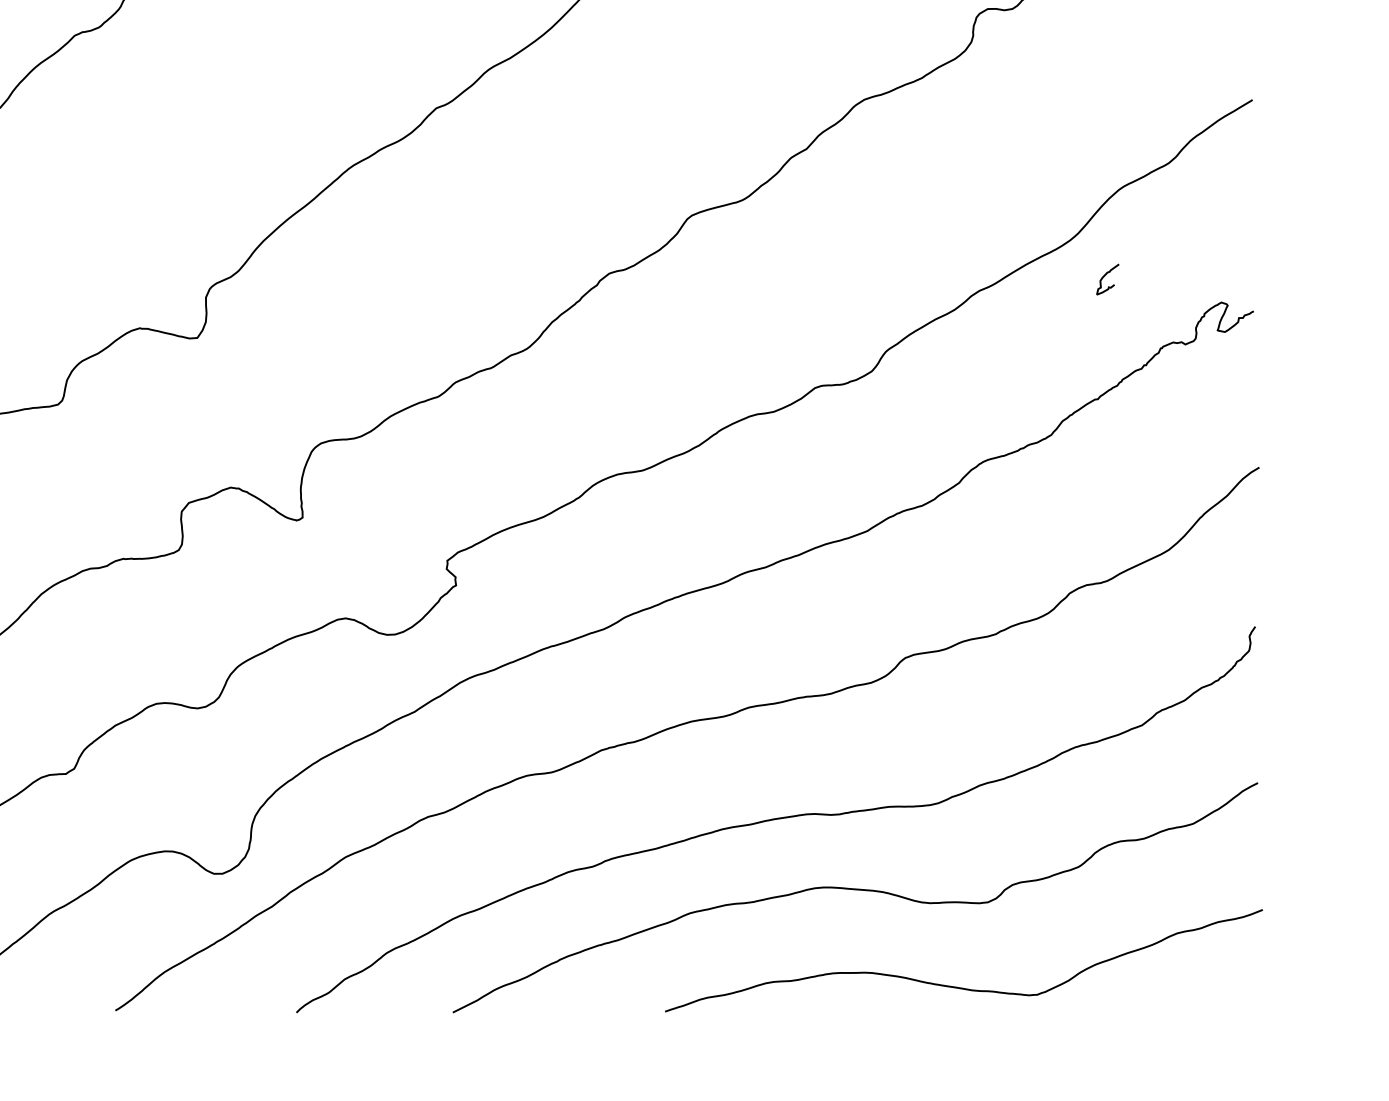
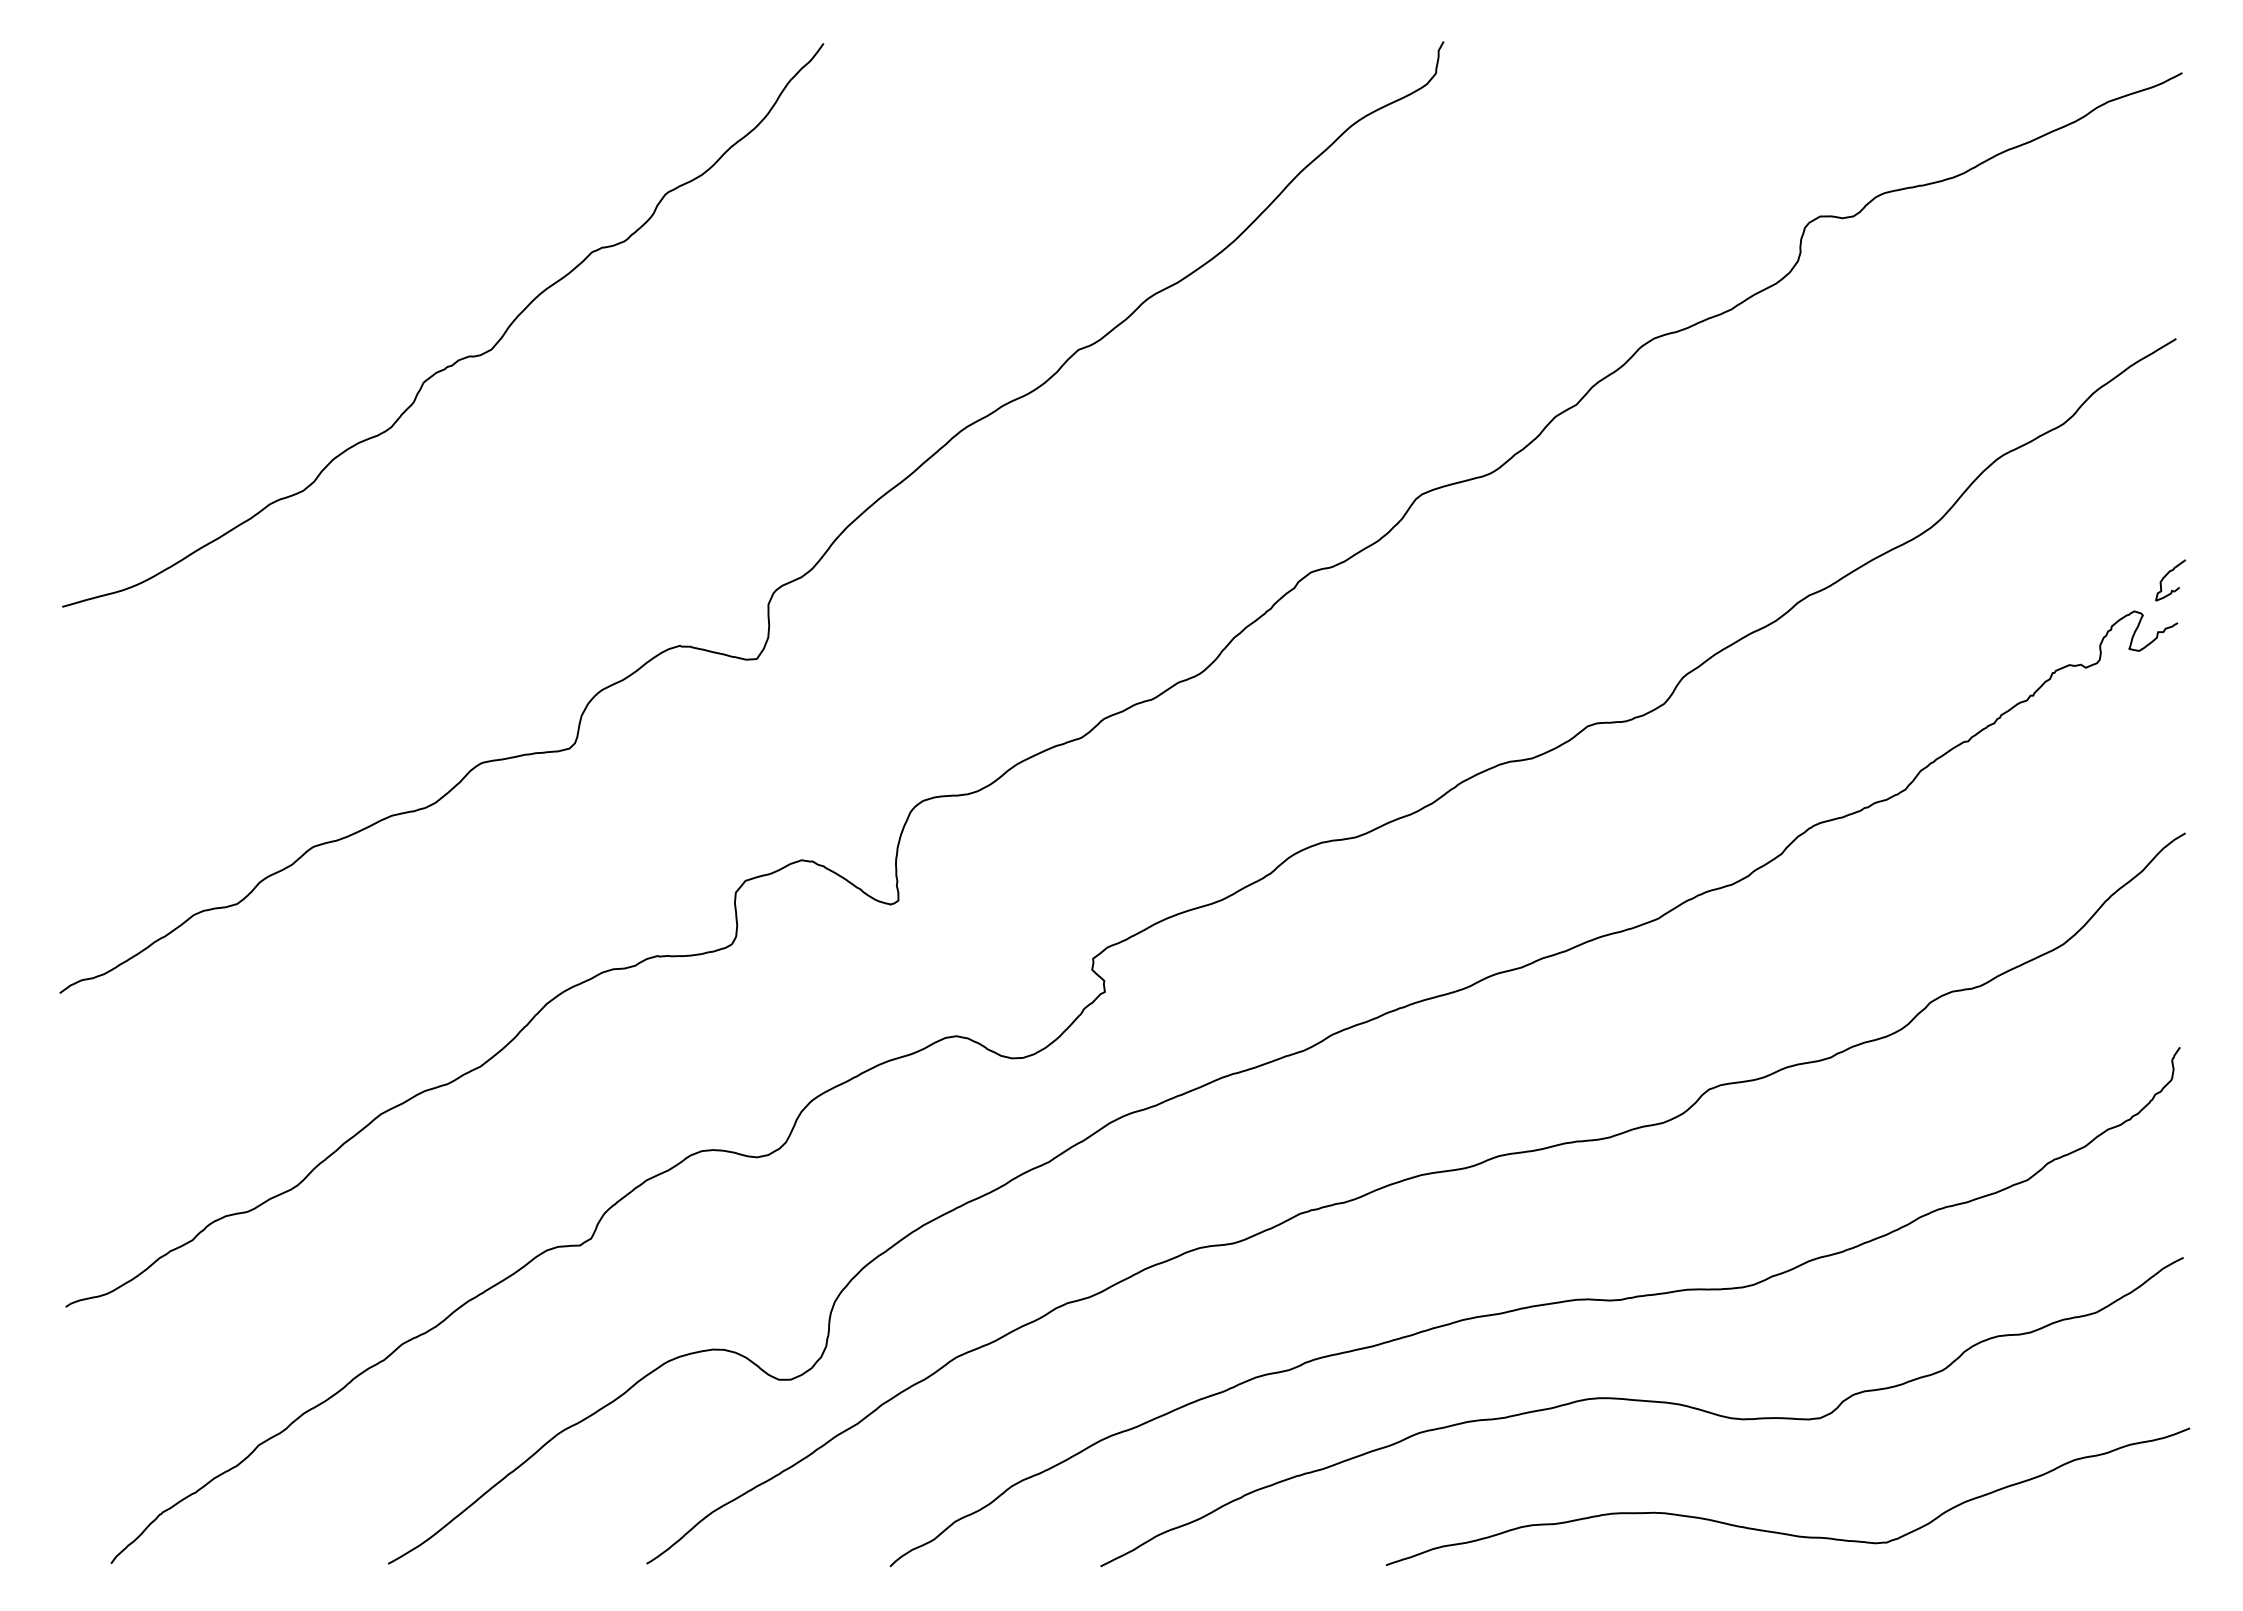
curve: (1104, 276) -> (2166, 576), moved

